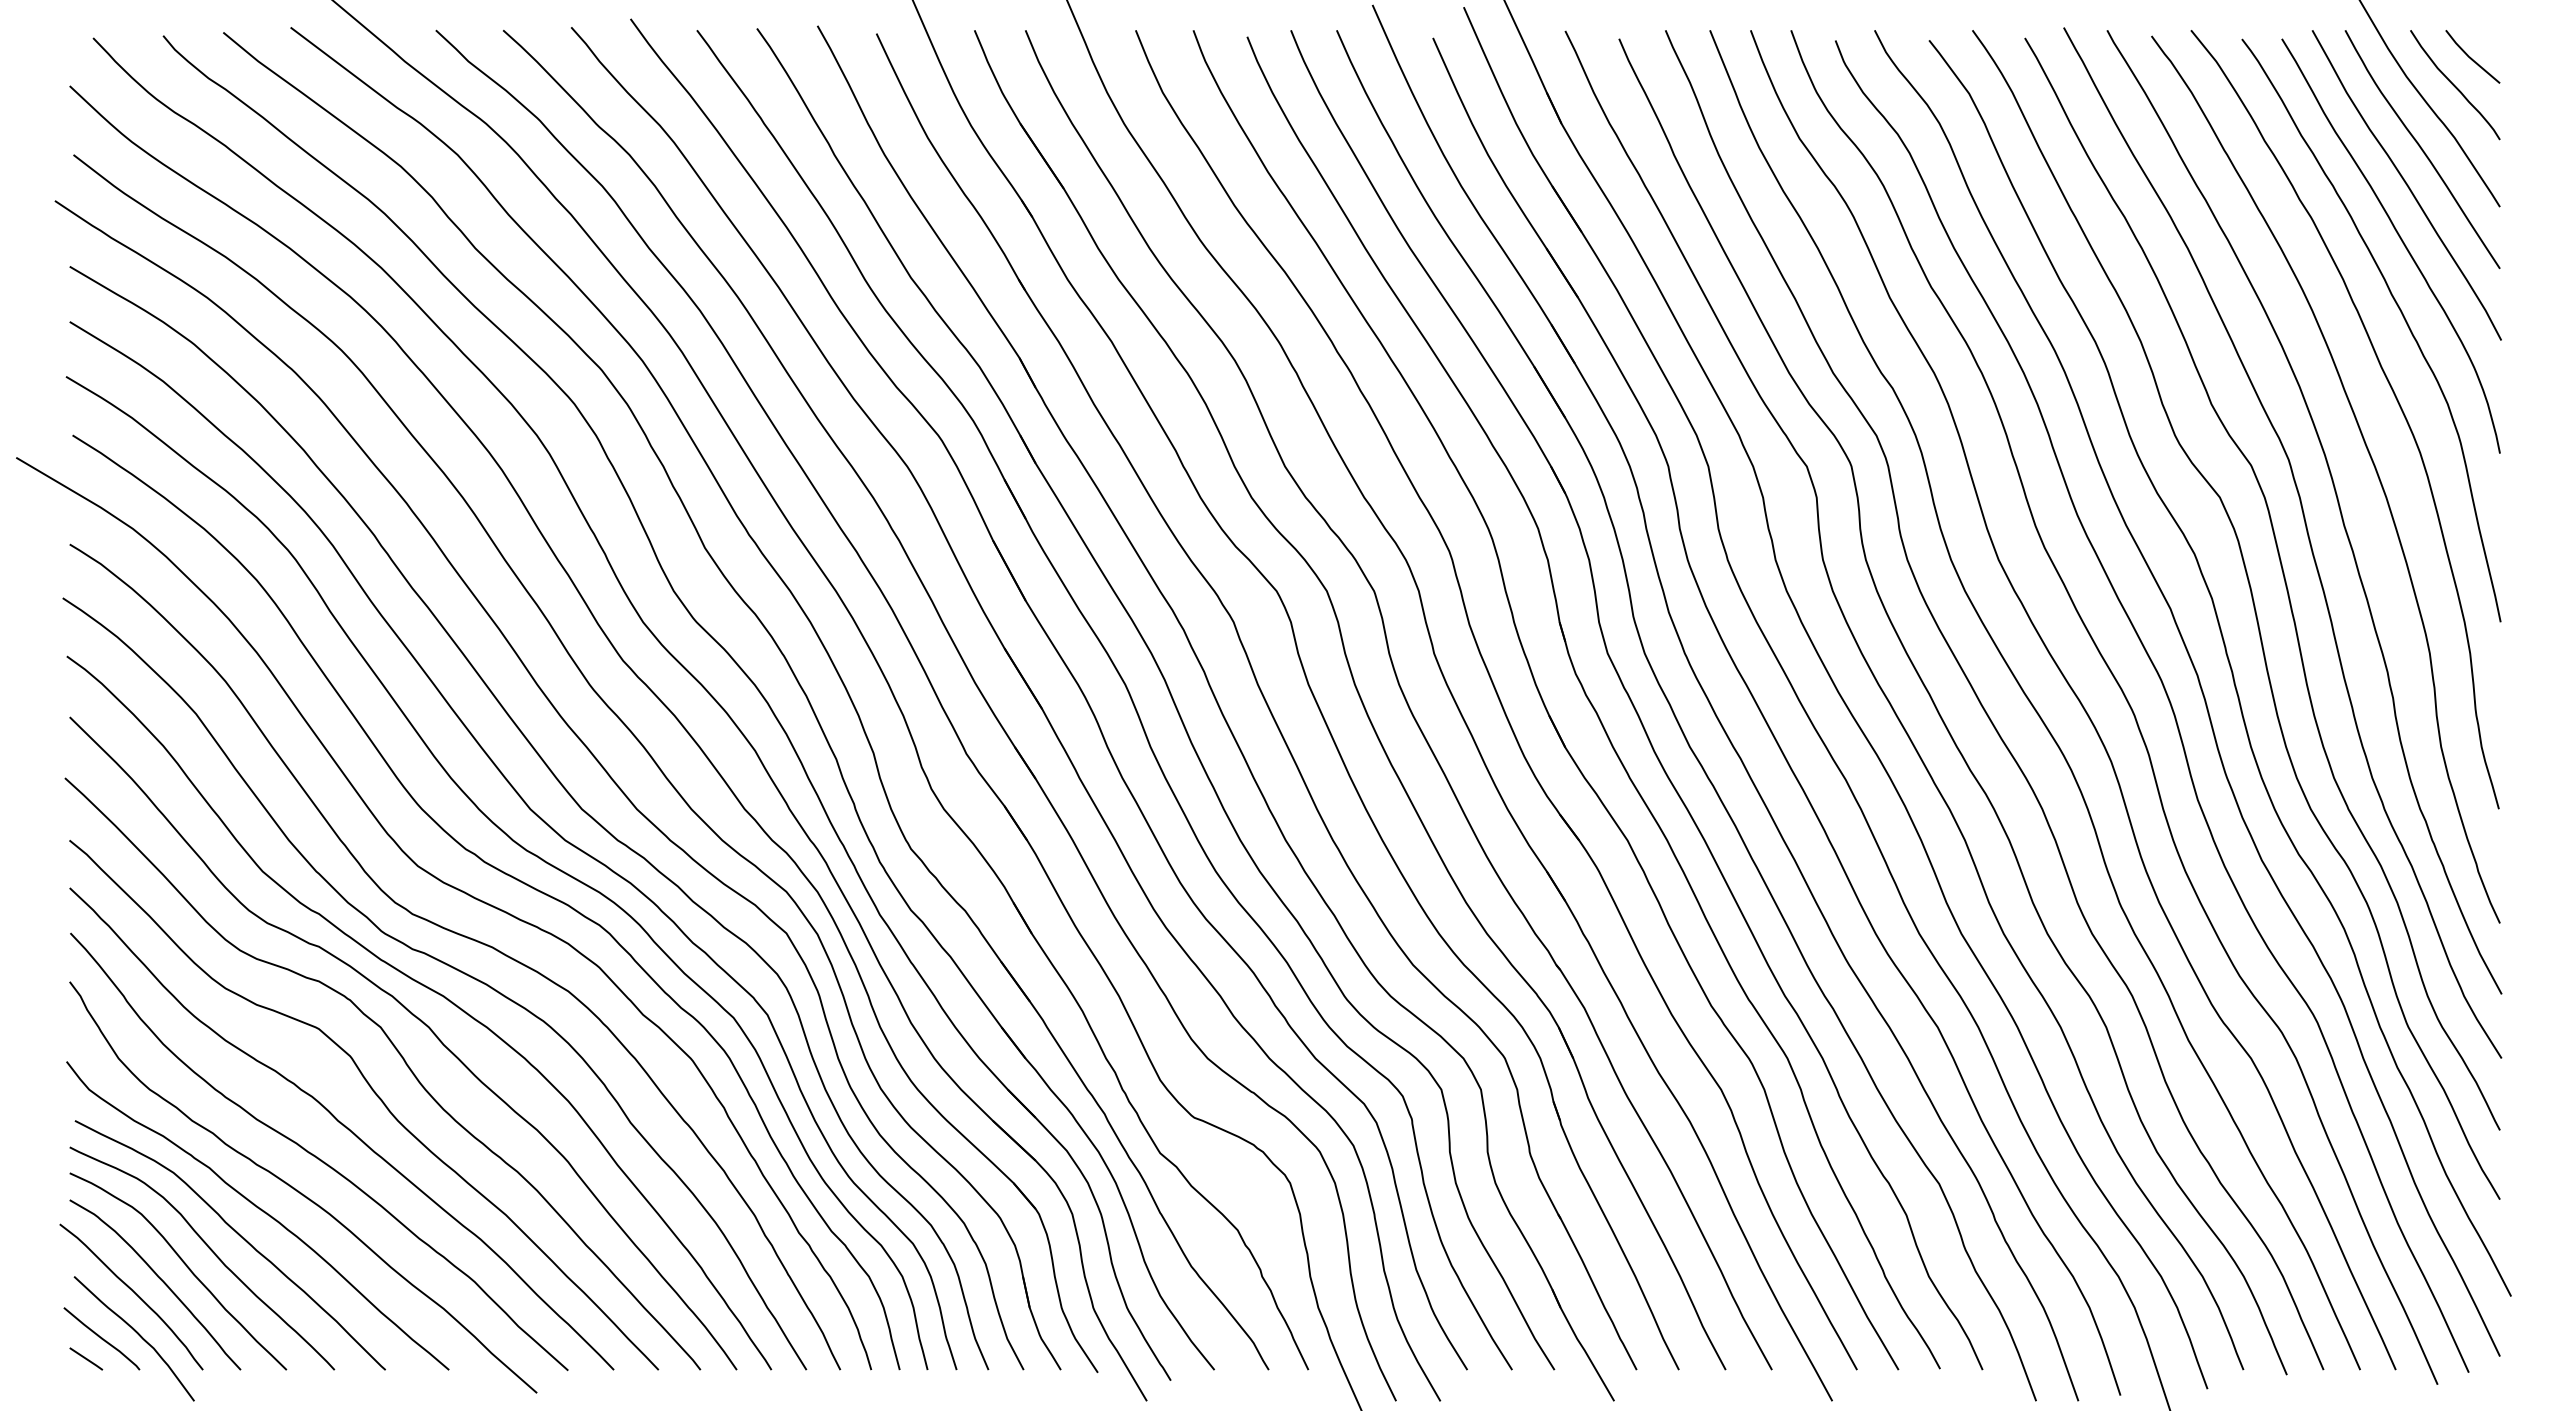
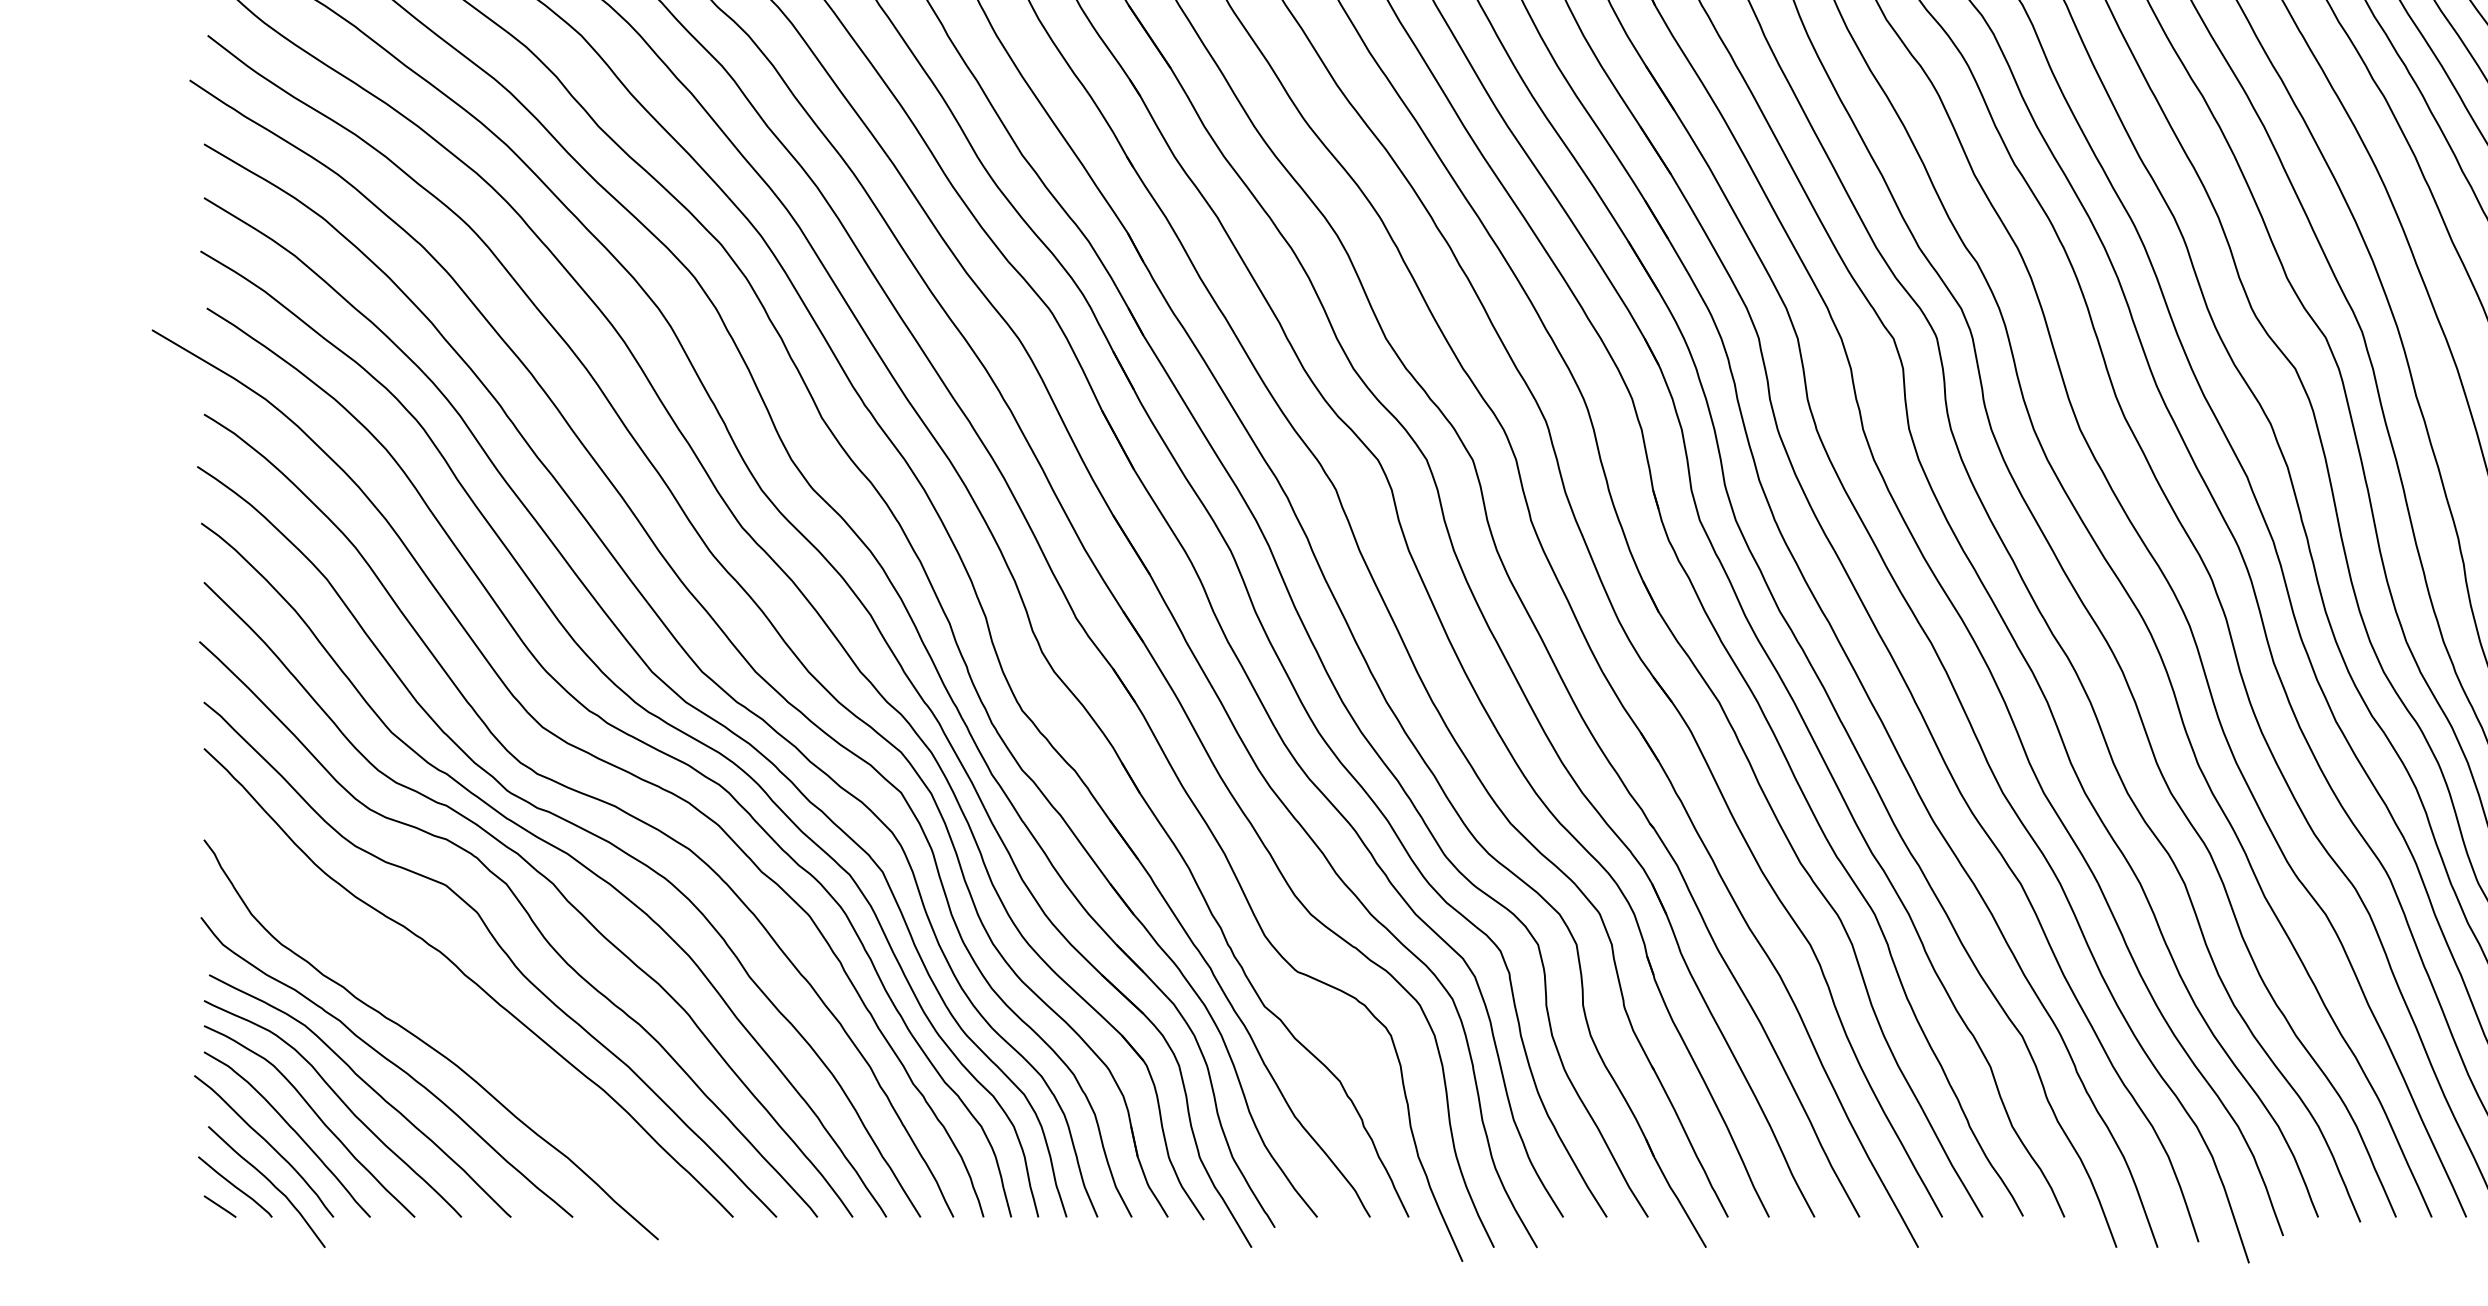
curve: (317, 1156) -> (444, 1009), removed

